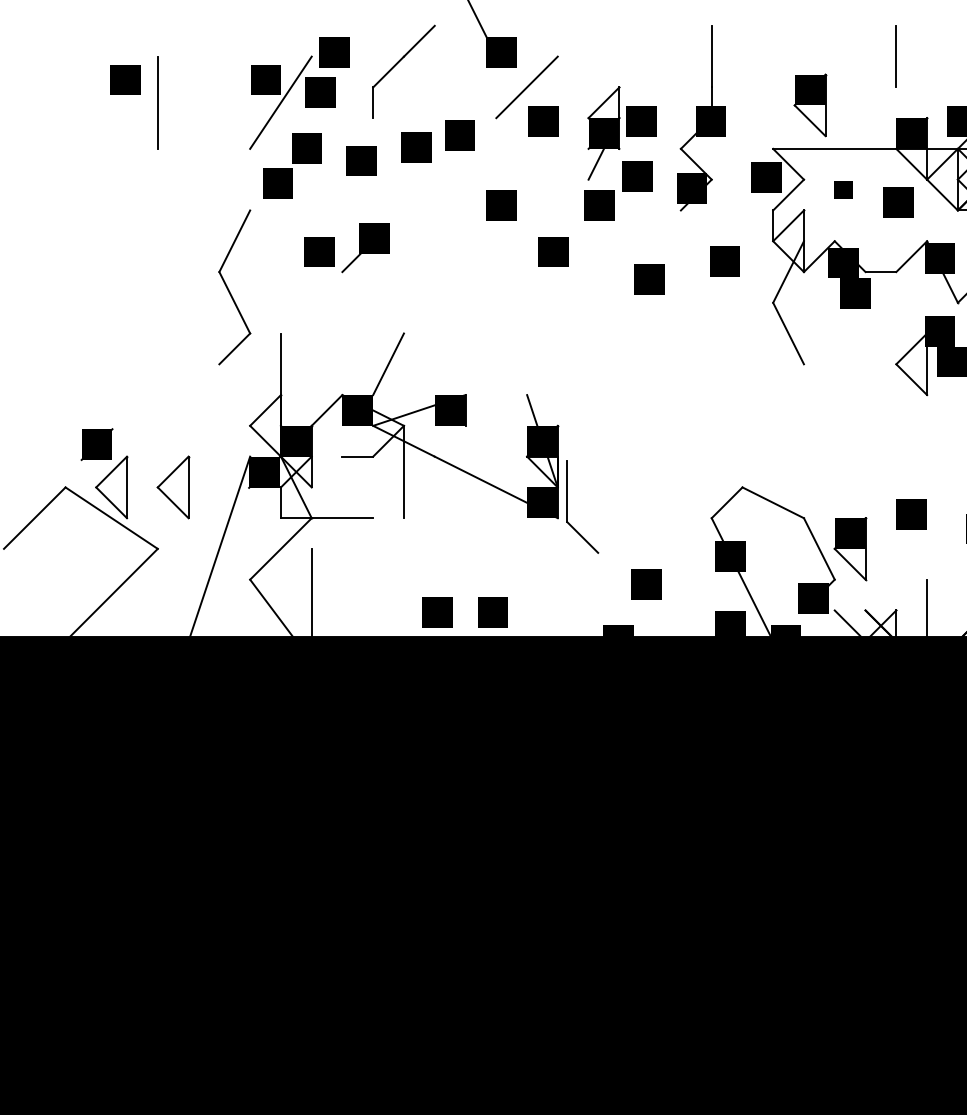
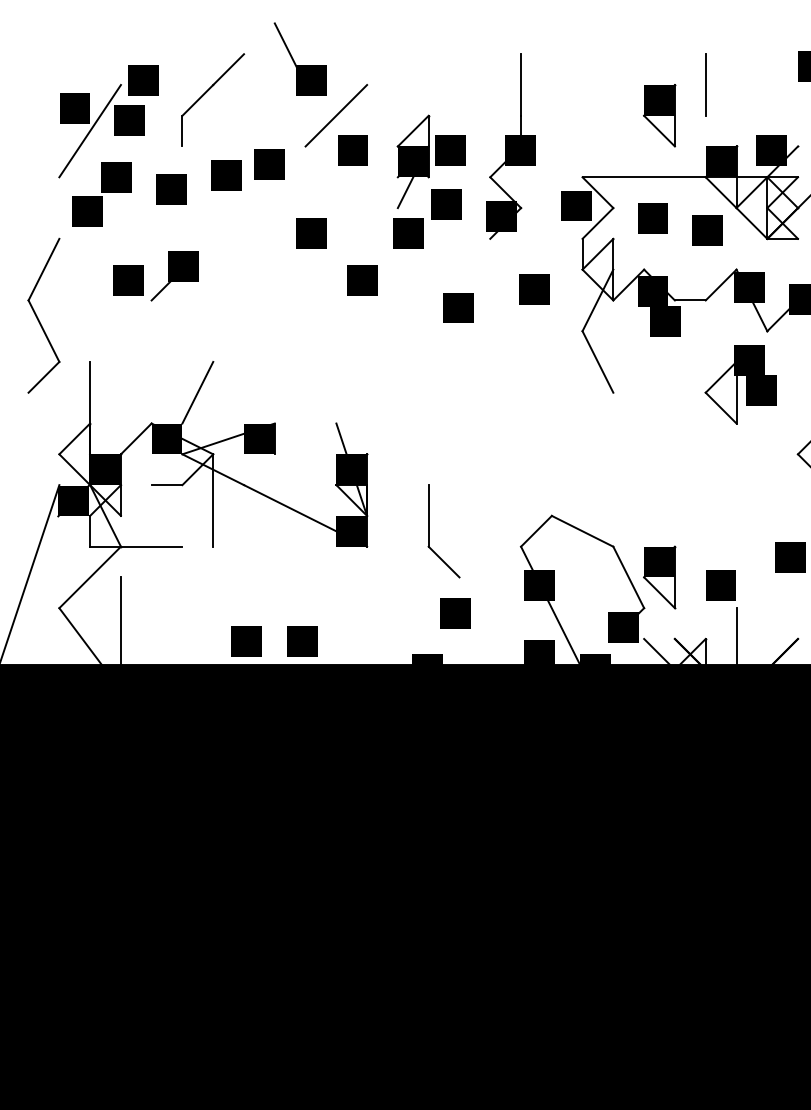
part: (810, 105) -> (659, 115), moved
part: (843, 189) -> (652, 217), size x1.67
part: (567, 506) -> (428, 530), moved
part: (911, 514) -> (720, 584), moved

